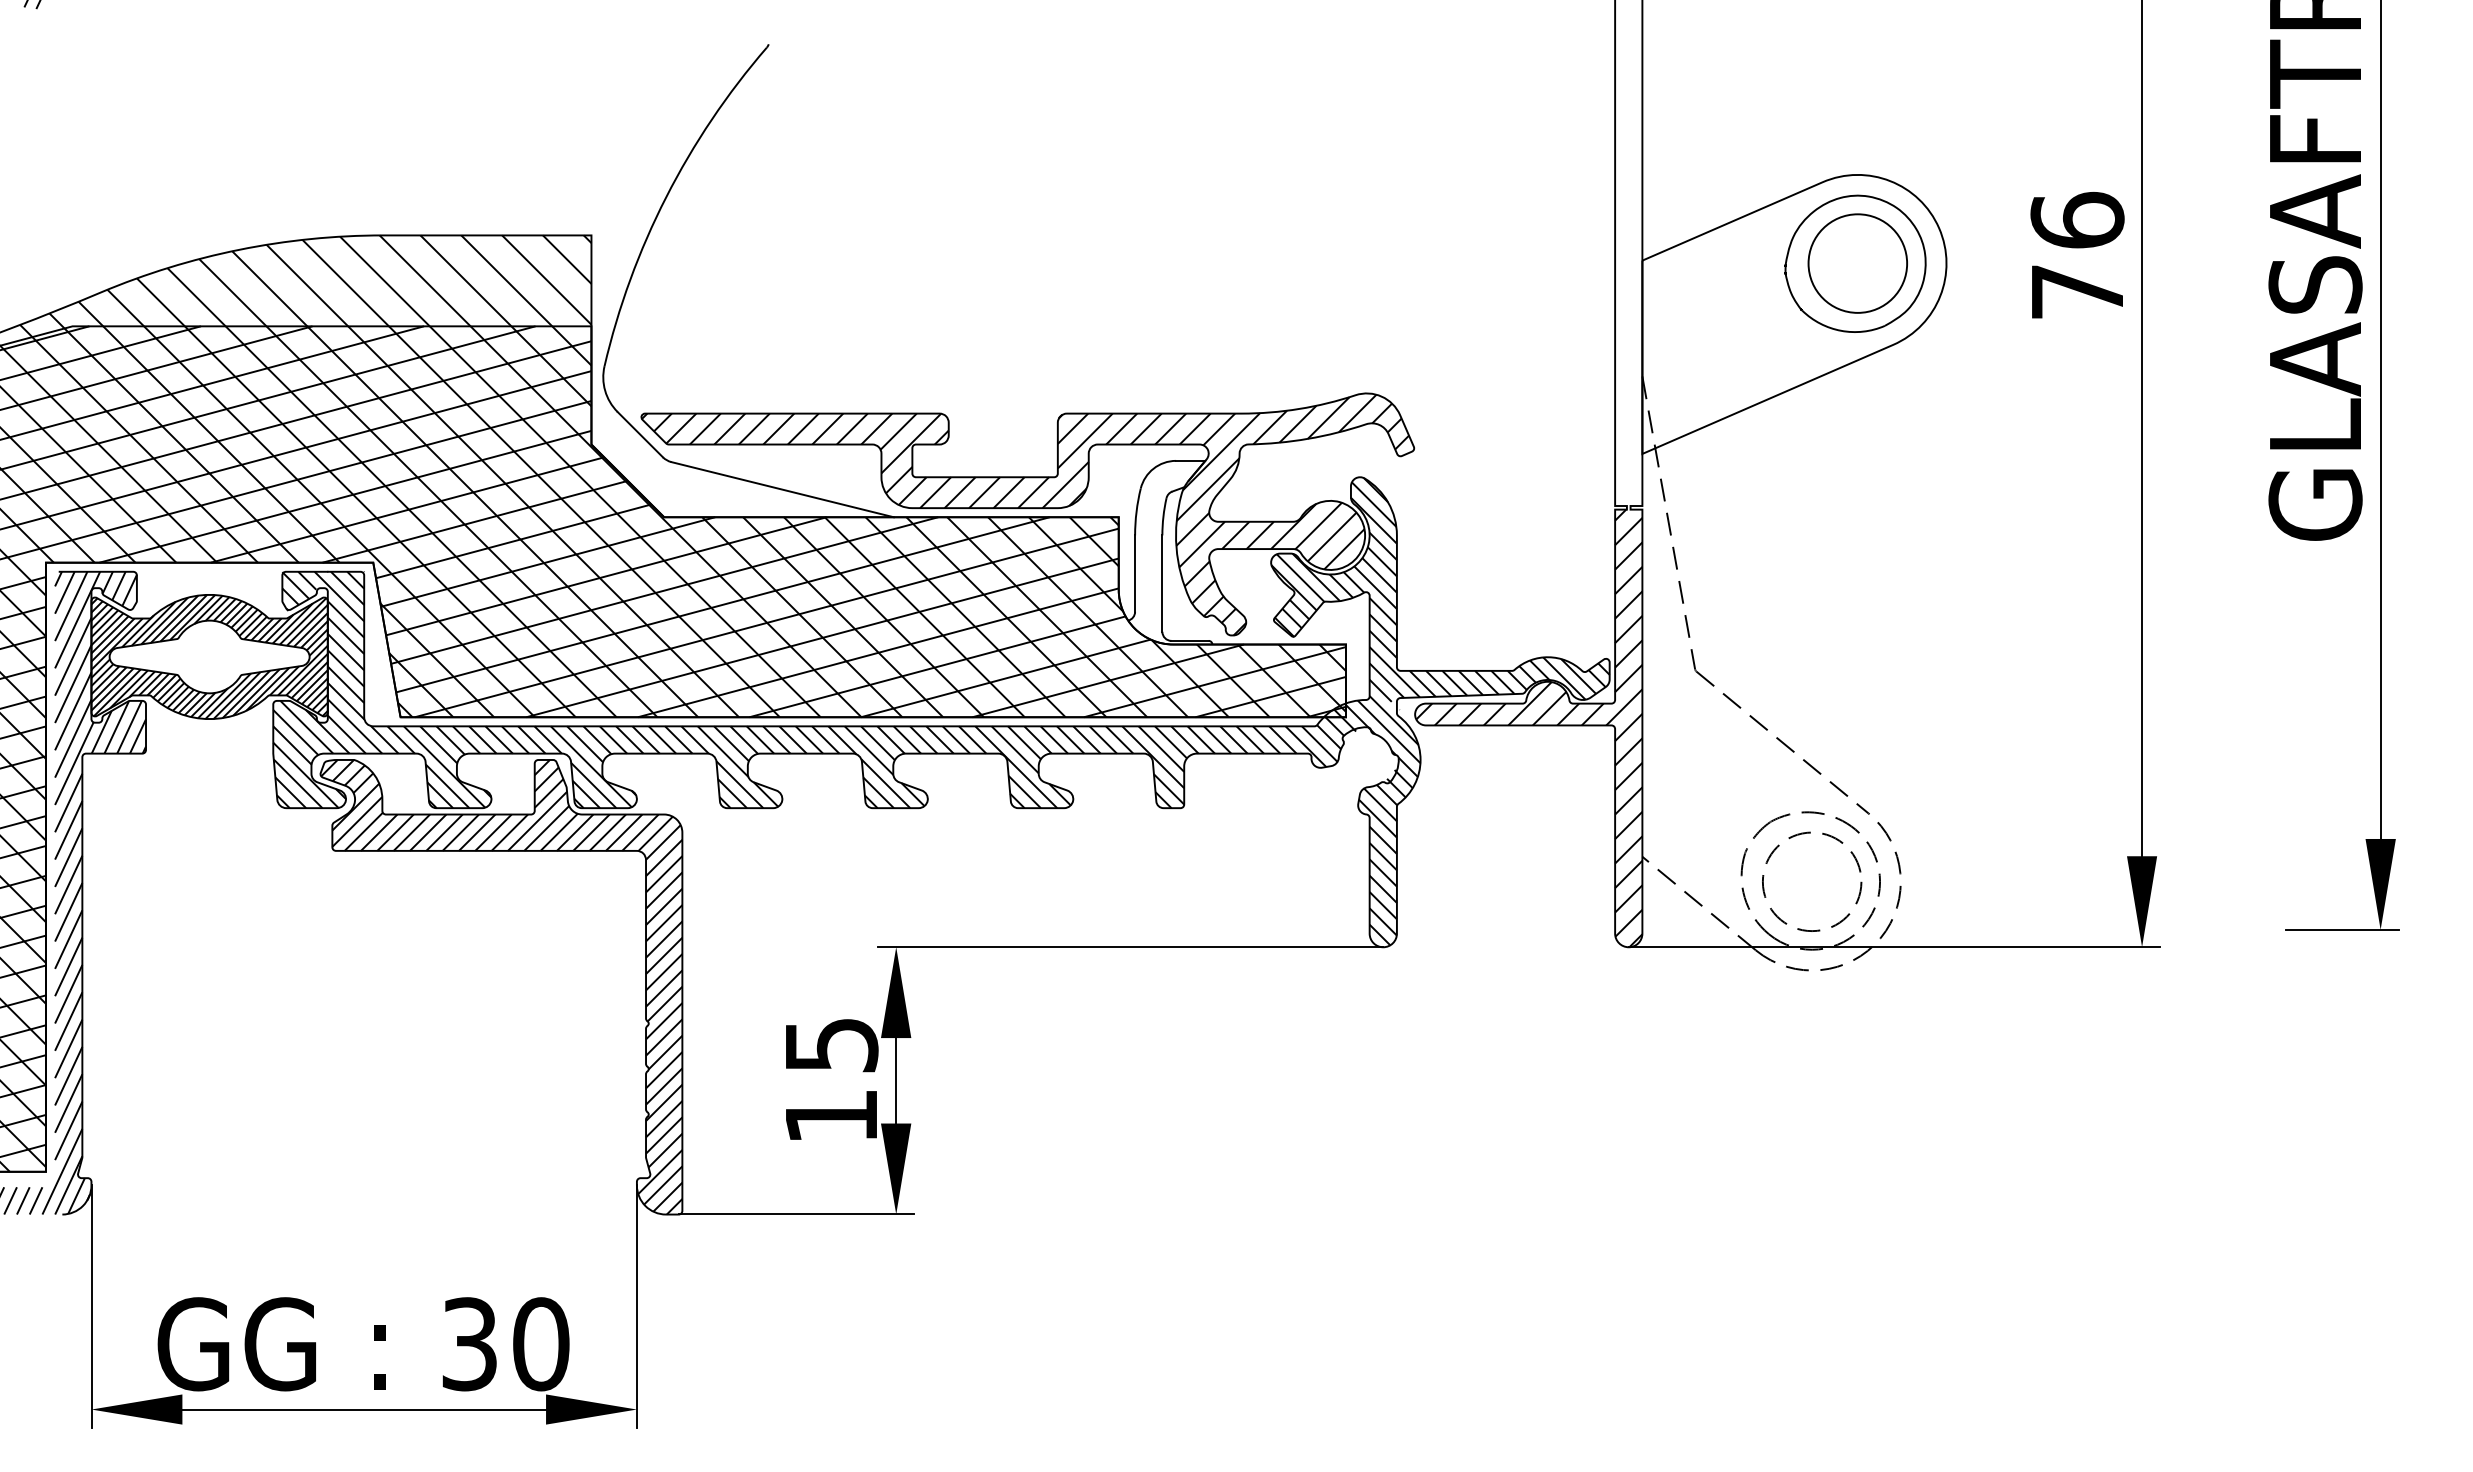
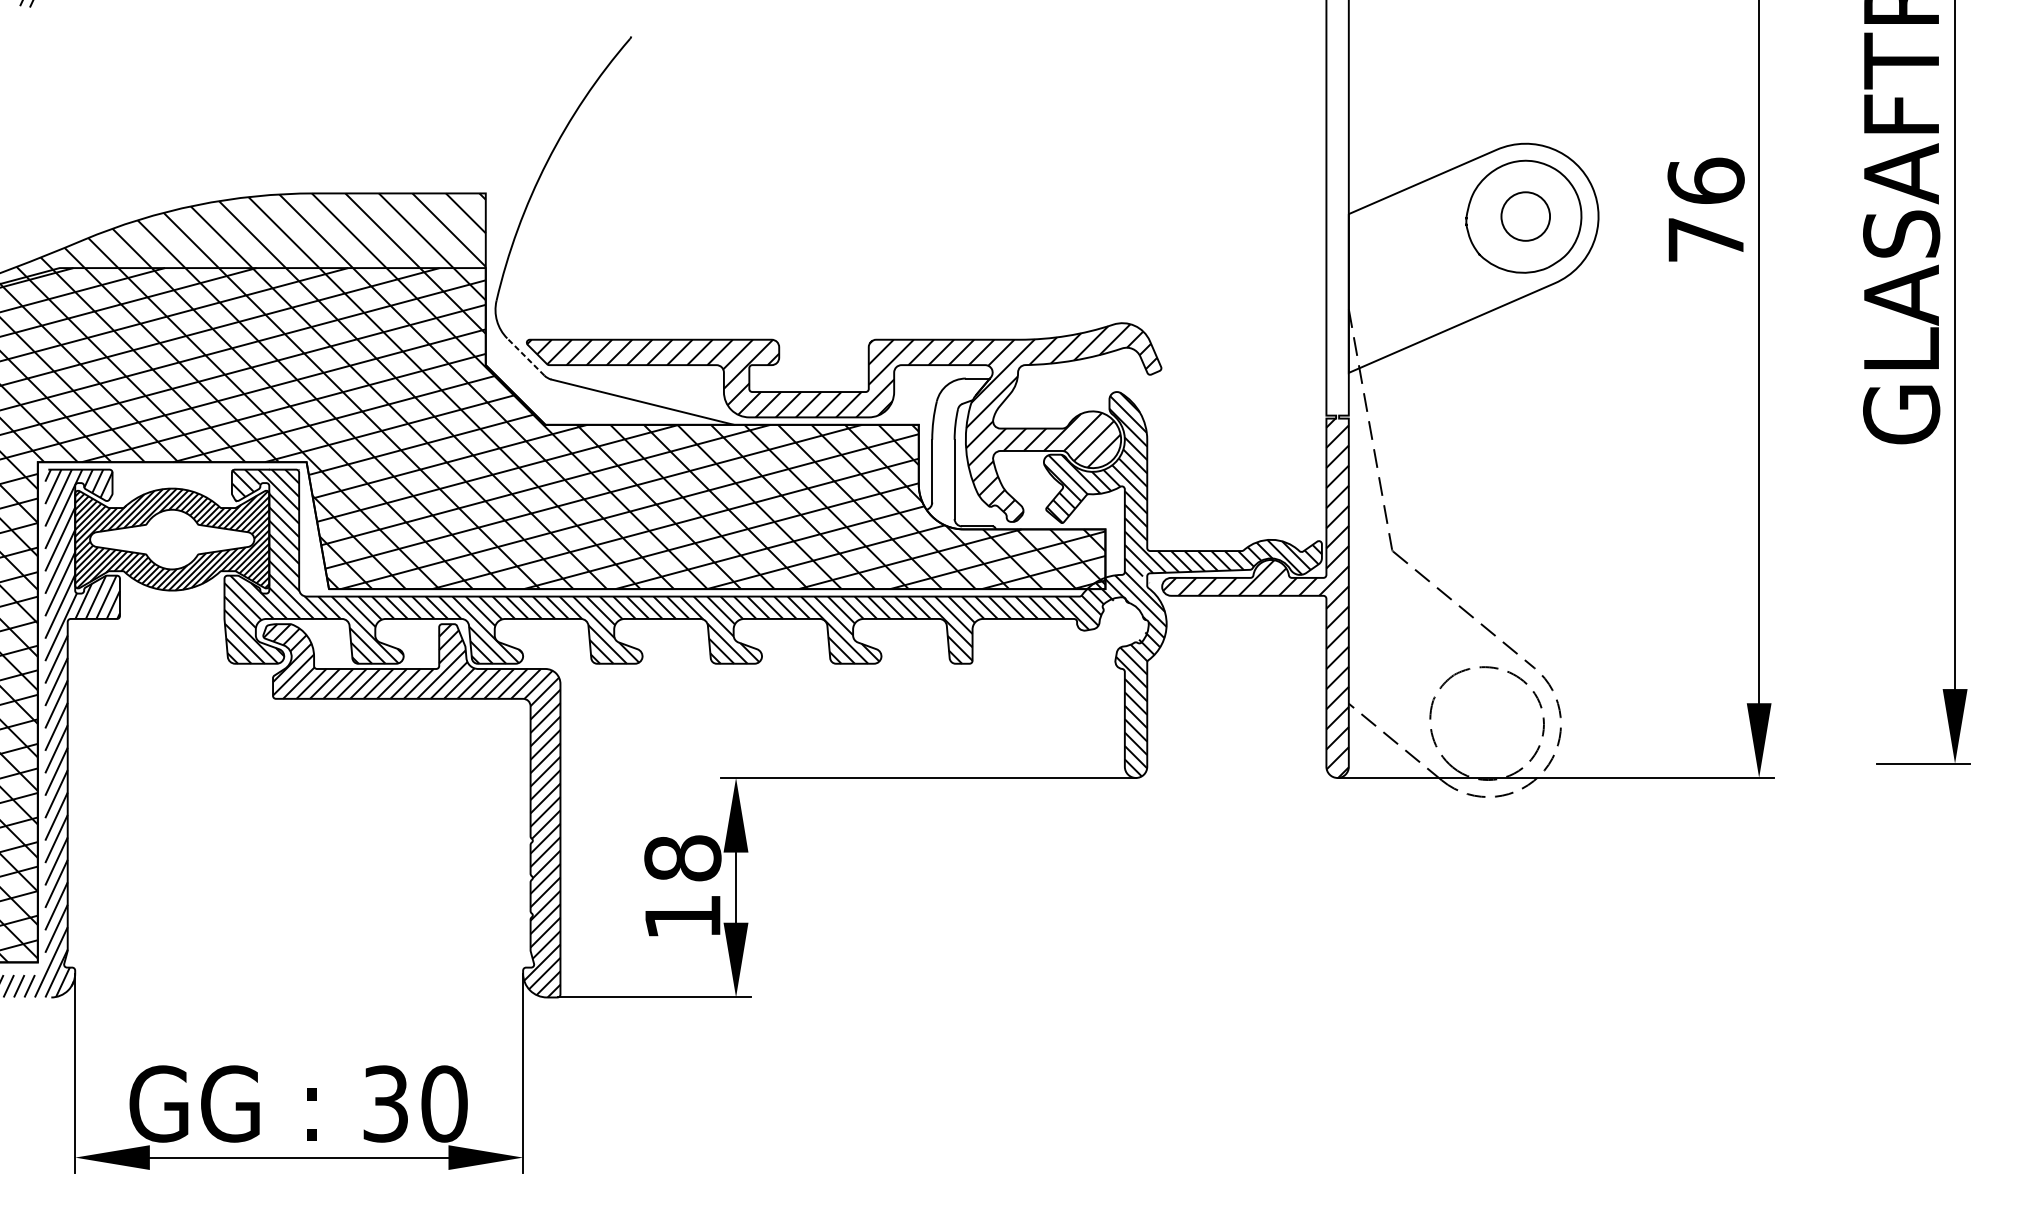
circle: (1857, 263) -> (1525, 216), size x0.6
line: (639, 434) -> (525, 356), solid -> dashed
circle: (1812, 881) -> (1488, 723), removed
text: (831, 1045) -> (682, 858), 15 -> 18

